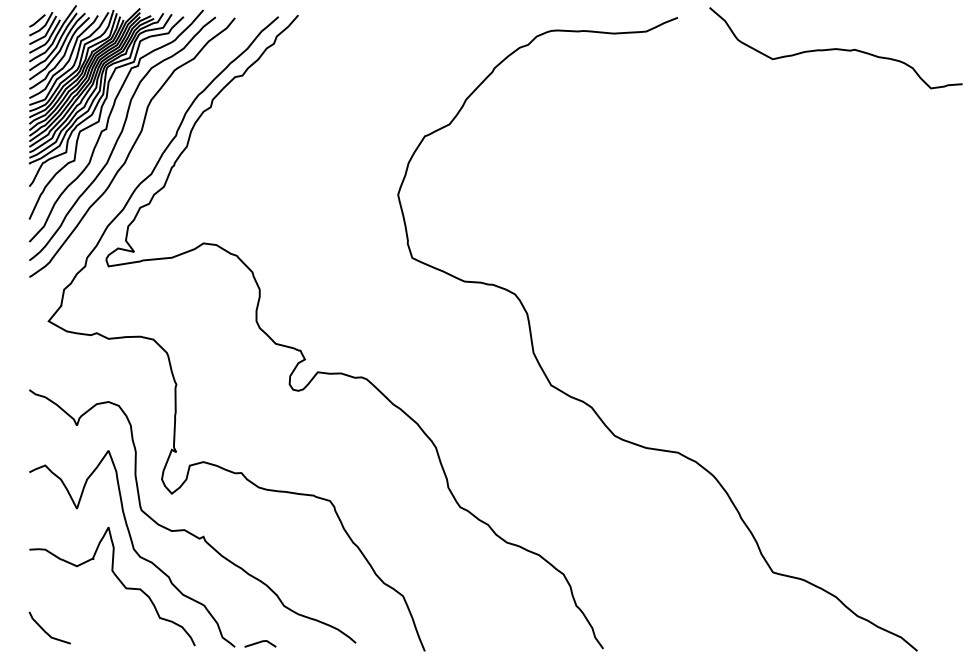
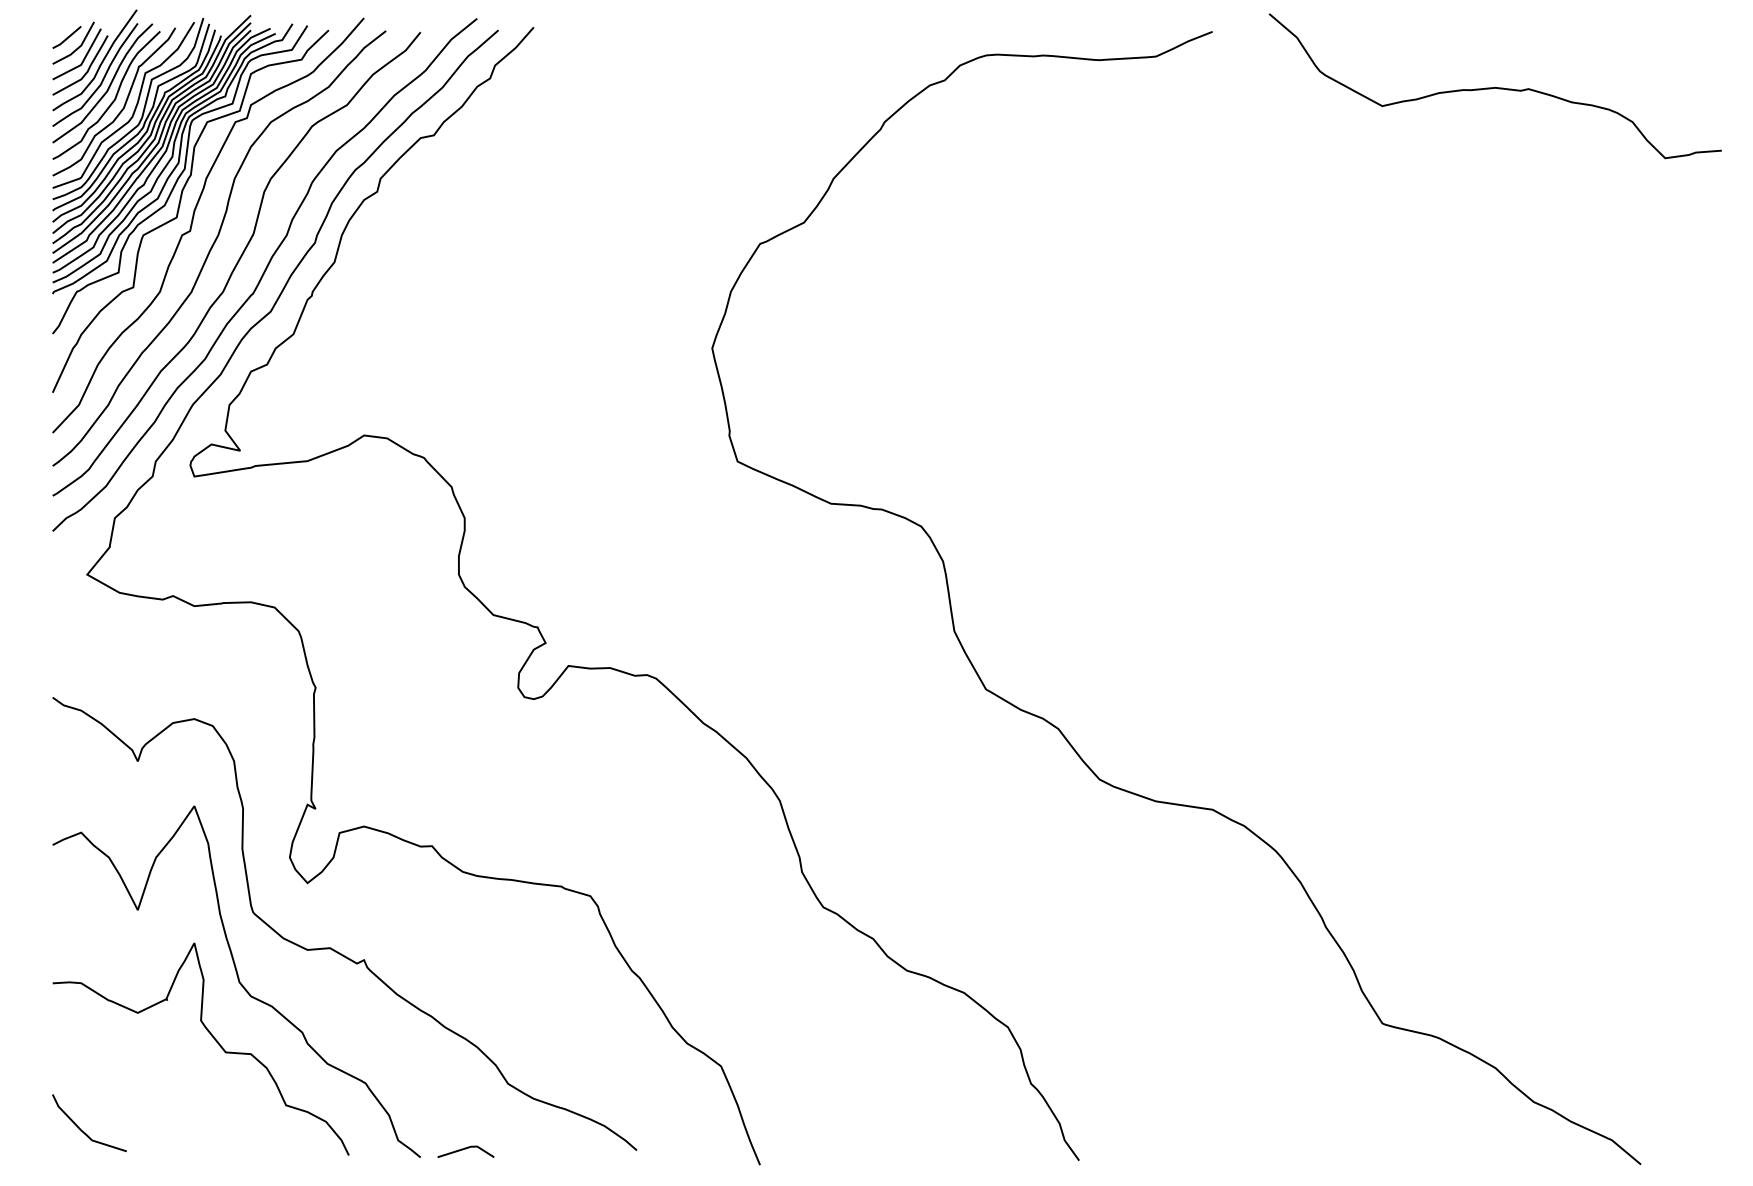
curve: (147, 153) -> (263, 274), added

